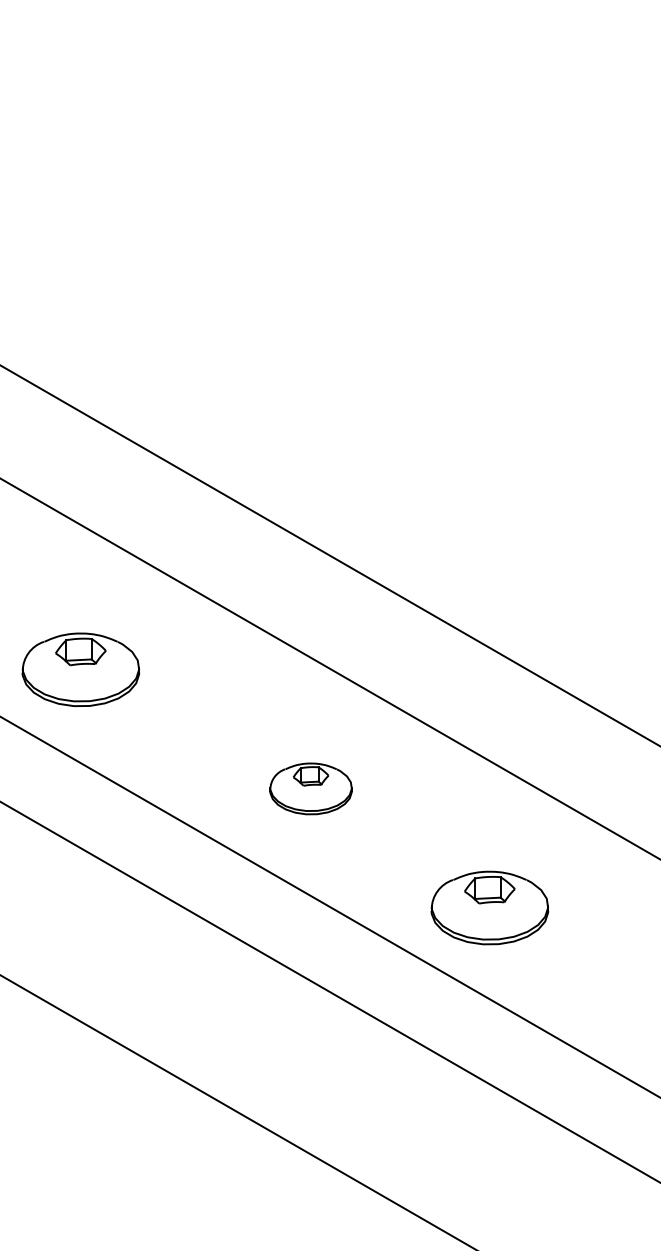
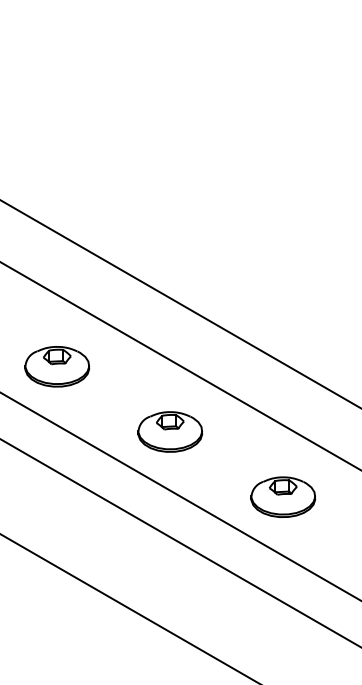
part: (81, 669) -> (57, 366), moved
part: (311, 788) -> (170, 431), size x1.43
part: (490, 906) -> (283, 496), moved

